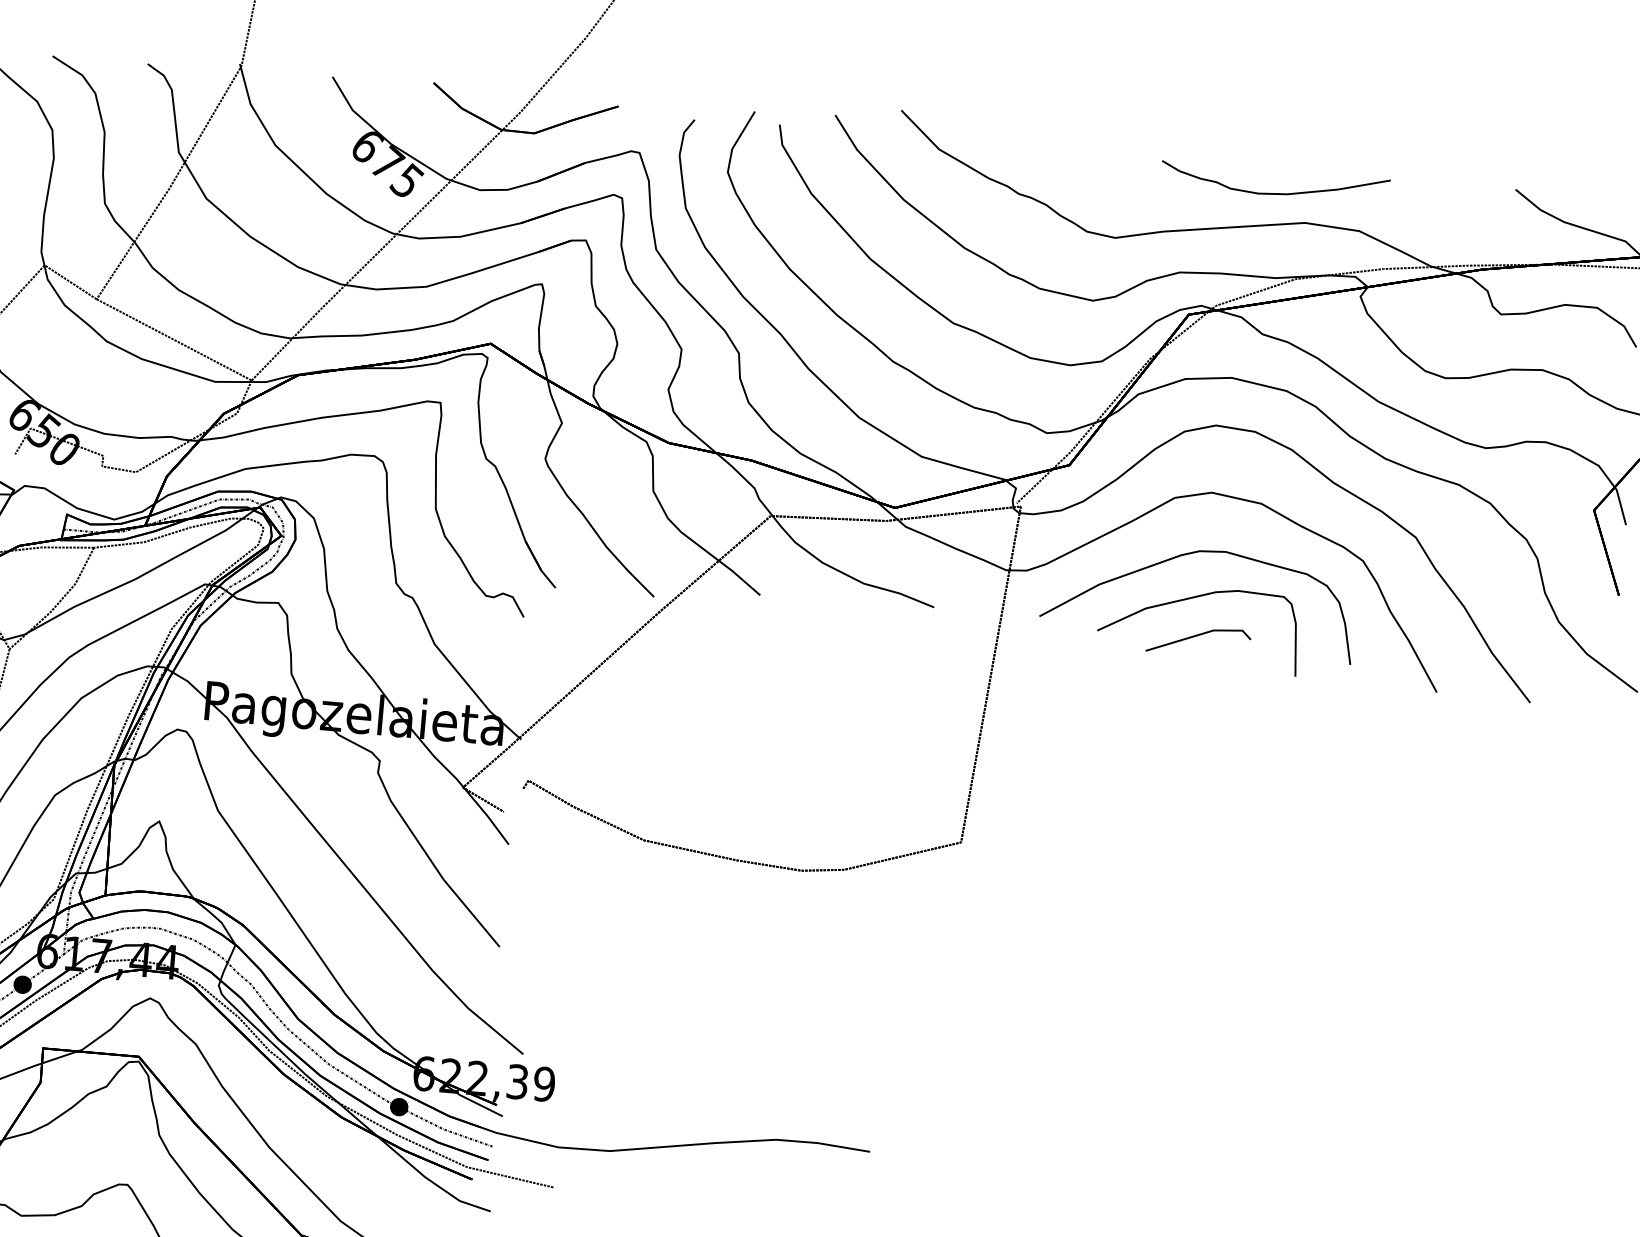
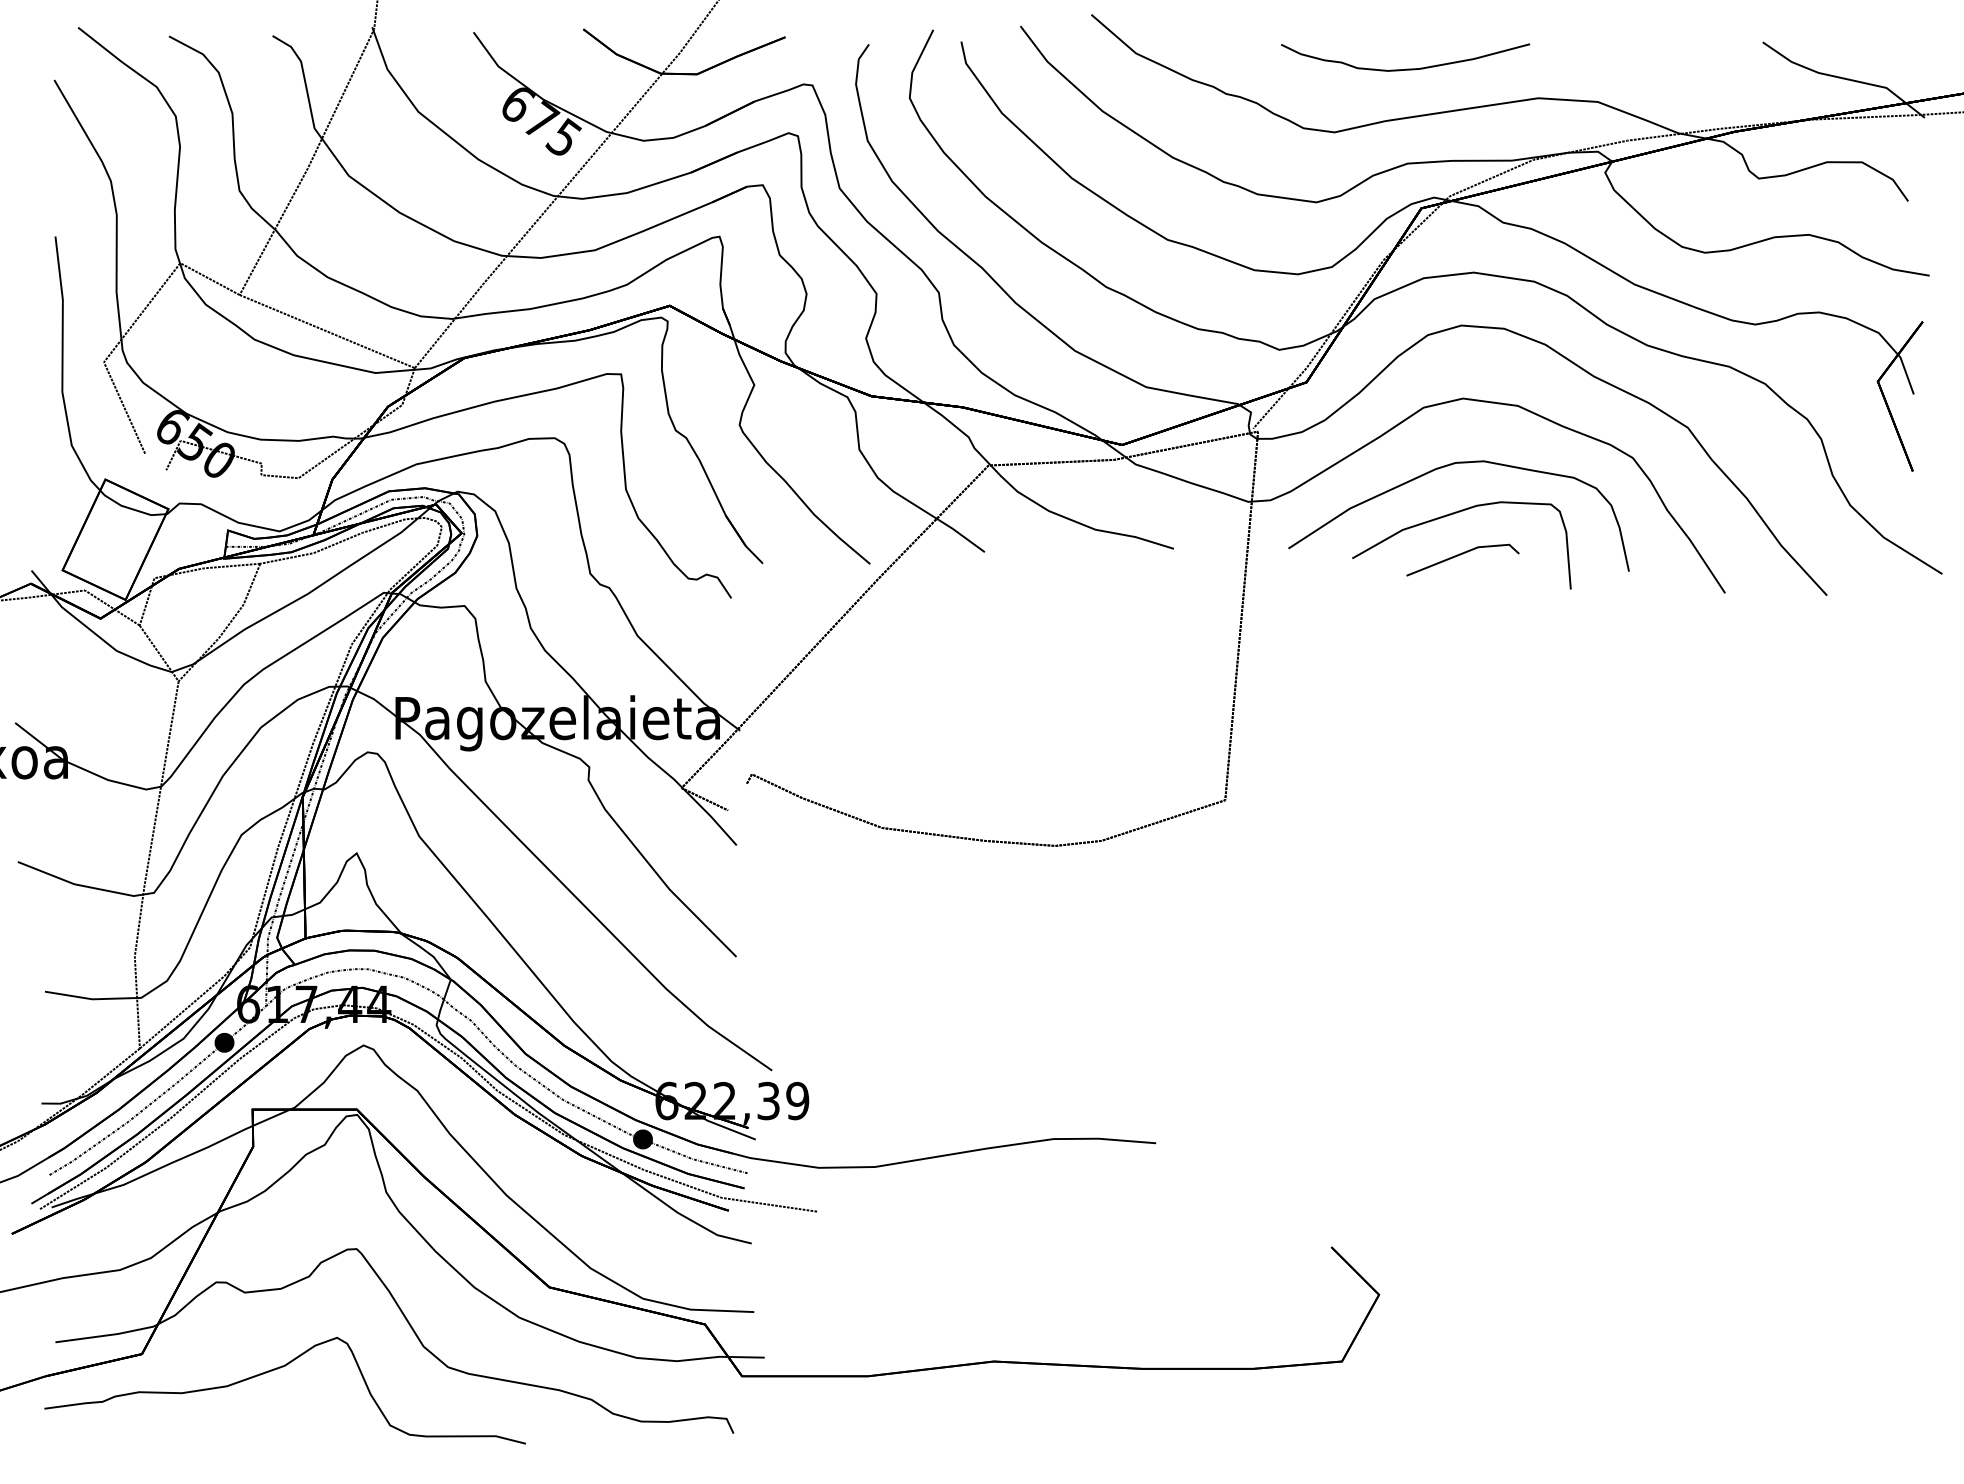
curve: (1274, 192) -> (1405, 68), moved

